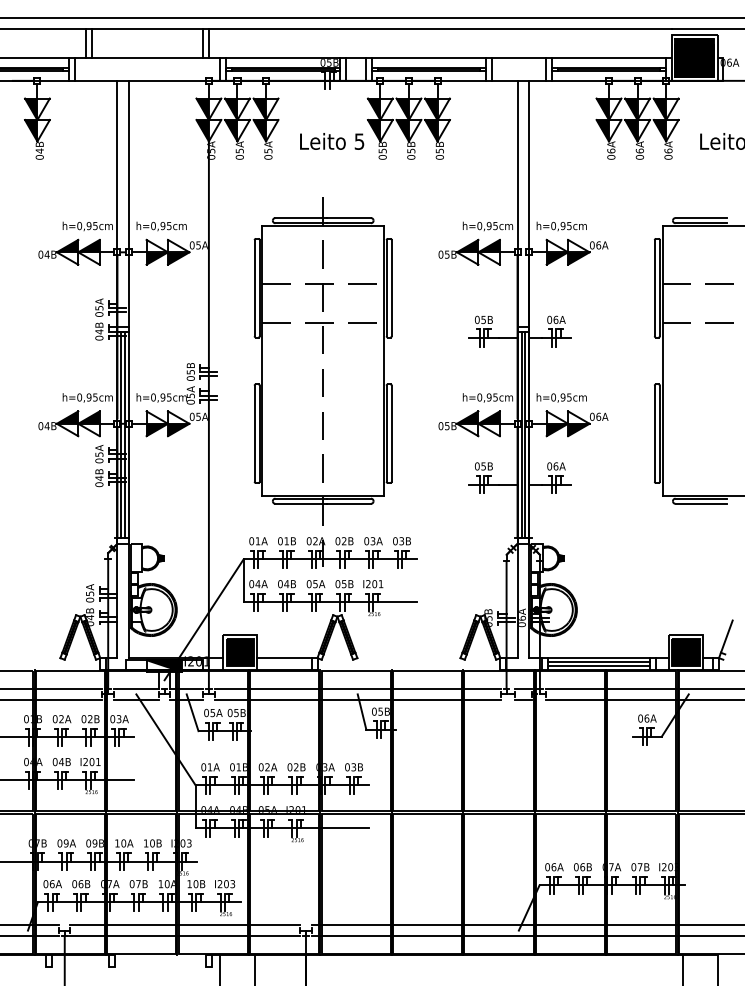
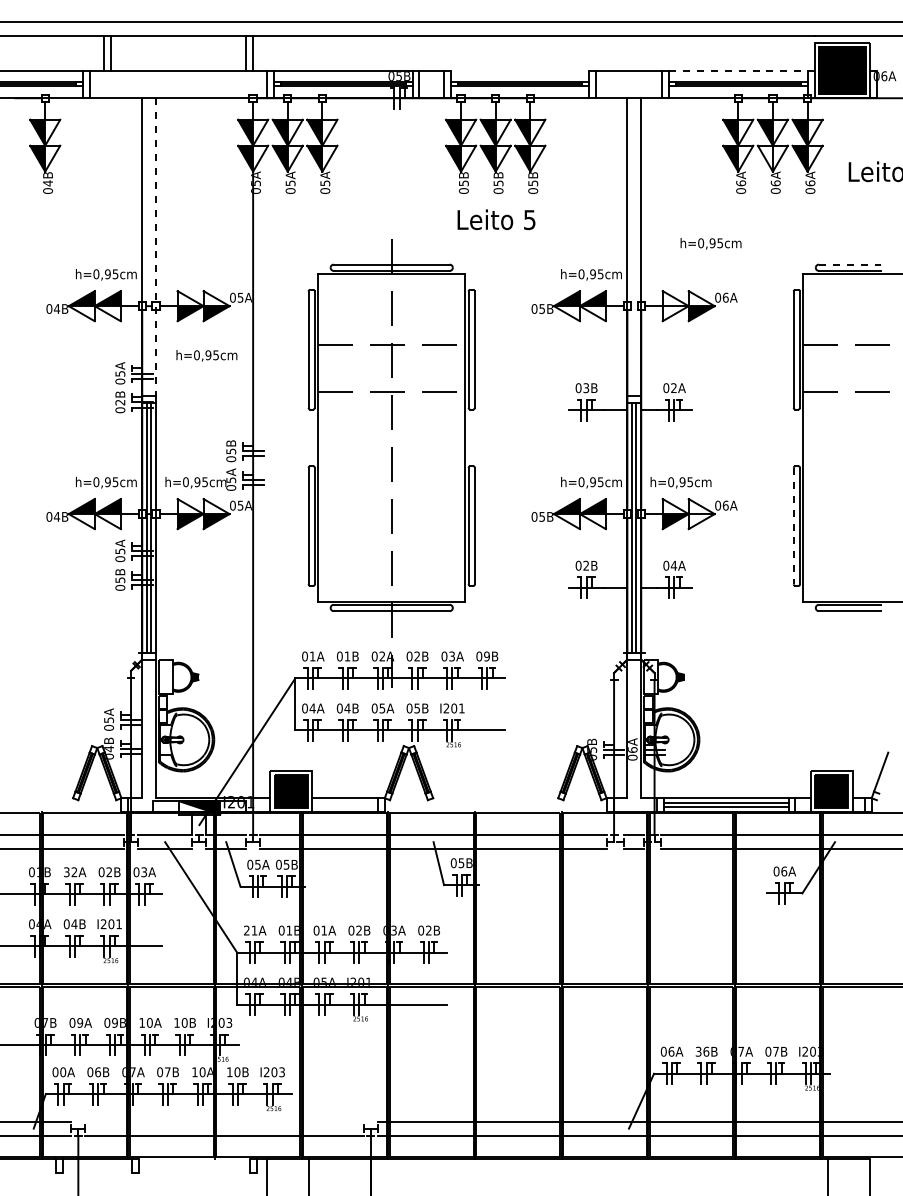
line: (428, 57) -> (519, 70), removed
line: (609, 57) -> (738, 70), solid -> dashed
fill: (630, 130) -> (764, 158), removed
text: (332, 141) -> (496, 219), moved
line: (129, 203) -> (156, 247), solid -> dashed
line: (701, 217) -> (850, 264), solid -> dashed
text: (161, 226) -> (206, 355), moved
text: (561, 226) -> (710, 243), moved
fill: (557, 258) -> (675, 313), removed
text: (483, 319) -> (586, 387), 05B -> 03B
text: (555, 320) -> (673, 388), 06A -> 02A
text: (99, 331) -> (120, 402), 04B -> 02B
fill: (578, 429) -> (701, 521), removed
line: (654, 434) -> (793, 526), solid -> dashed
text: (483, 466) -> (586, 565), 05B -> 02B
text: (555, 466) -> (673, 565), 06A -> 04A
text: (99, 478) -> (120, 580), 04B -> 05B
text: (401, 541) -> (486, 656), 03B -> 09B
text: (54, 719) -> (66, 872), 02A -> 32A
text: (203, 767) -> (246, 930), 01A -> 21A
text: (266, 767) -> (323, 930), 02A -> 01A
text: (353, 767) -> (428, 930), 03B -> 02B
text: (576, 867) -> (698, 1051), 06B -> 36B
text: (52, 883) -> (63, 1071), 06A -> 00A
line: (185, 924) -> (224, 1121), removed

